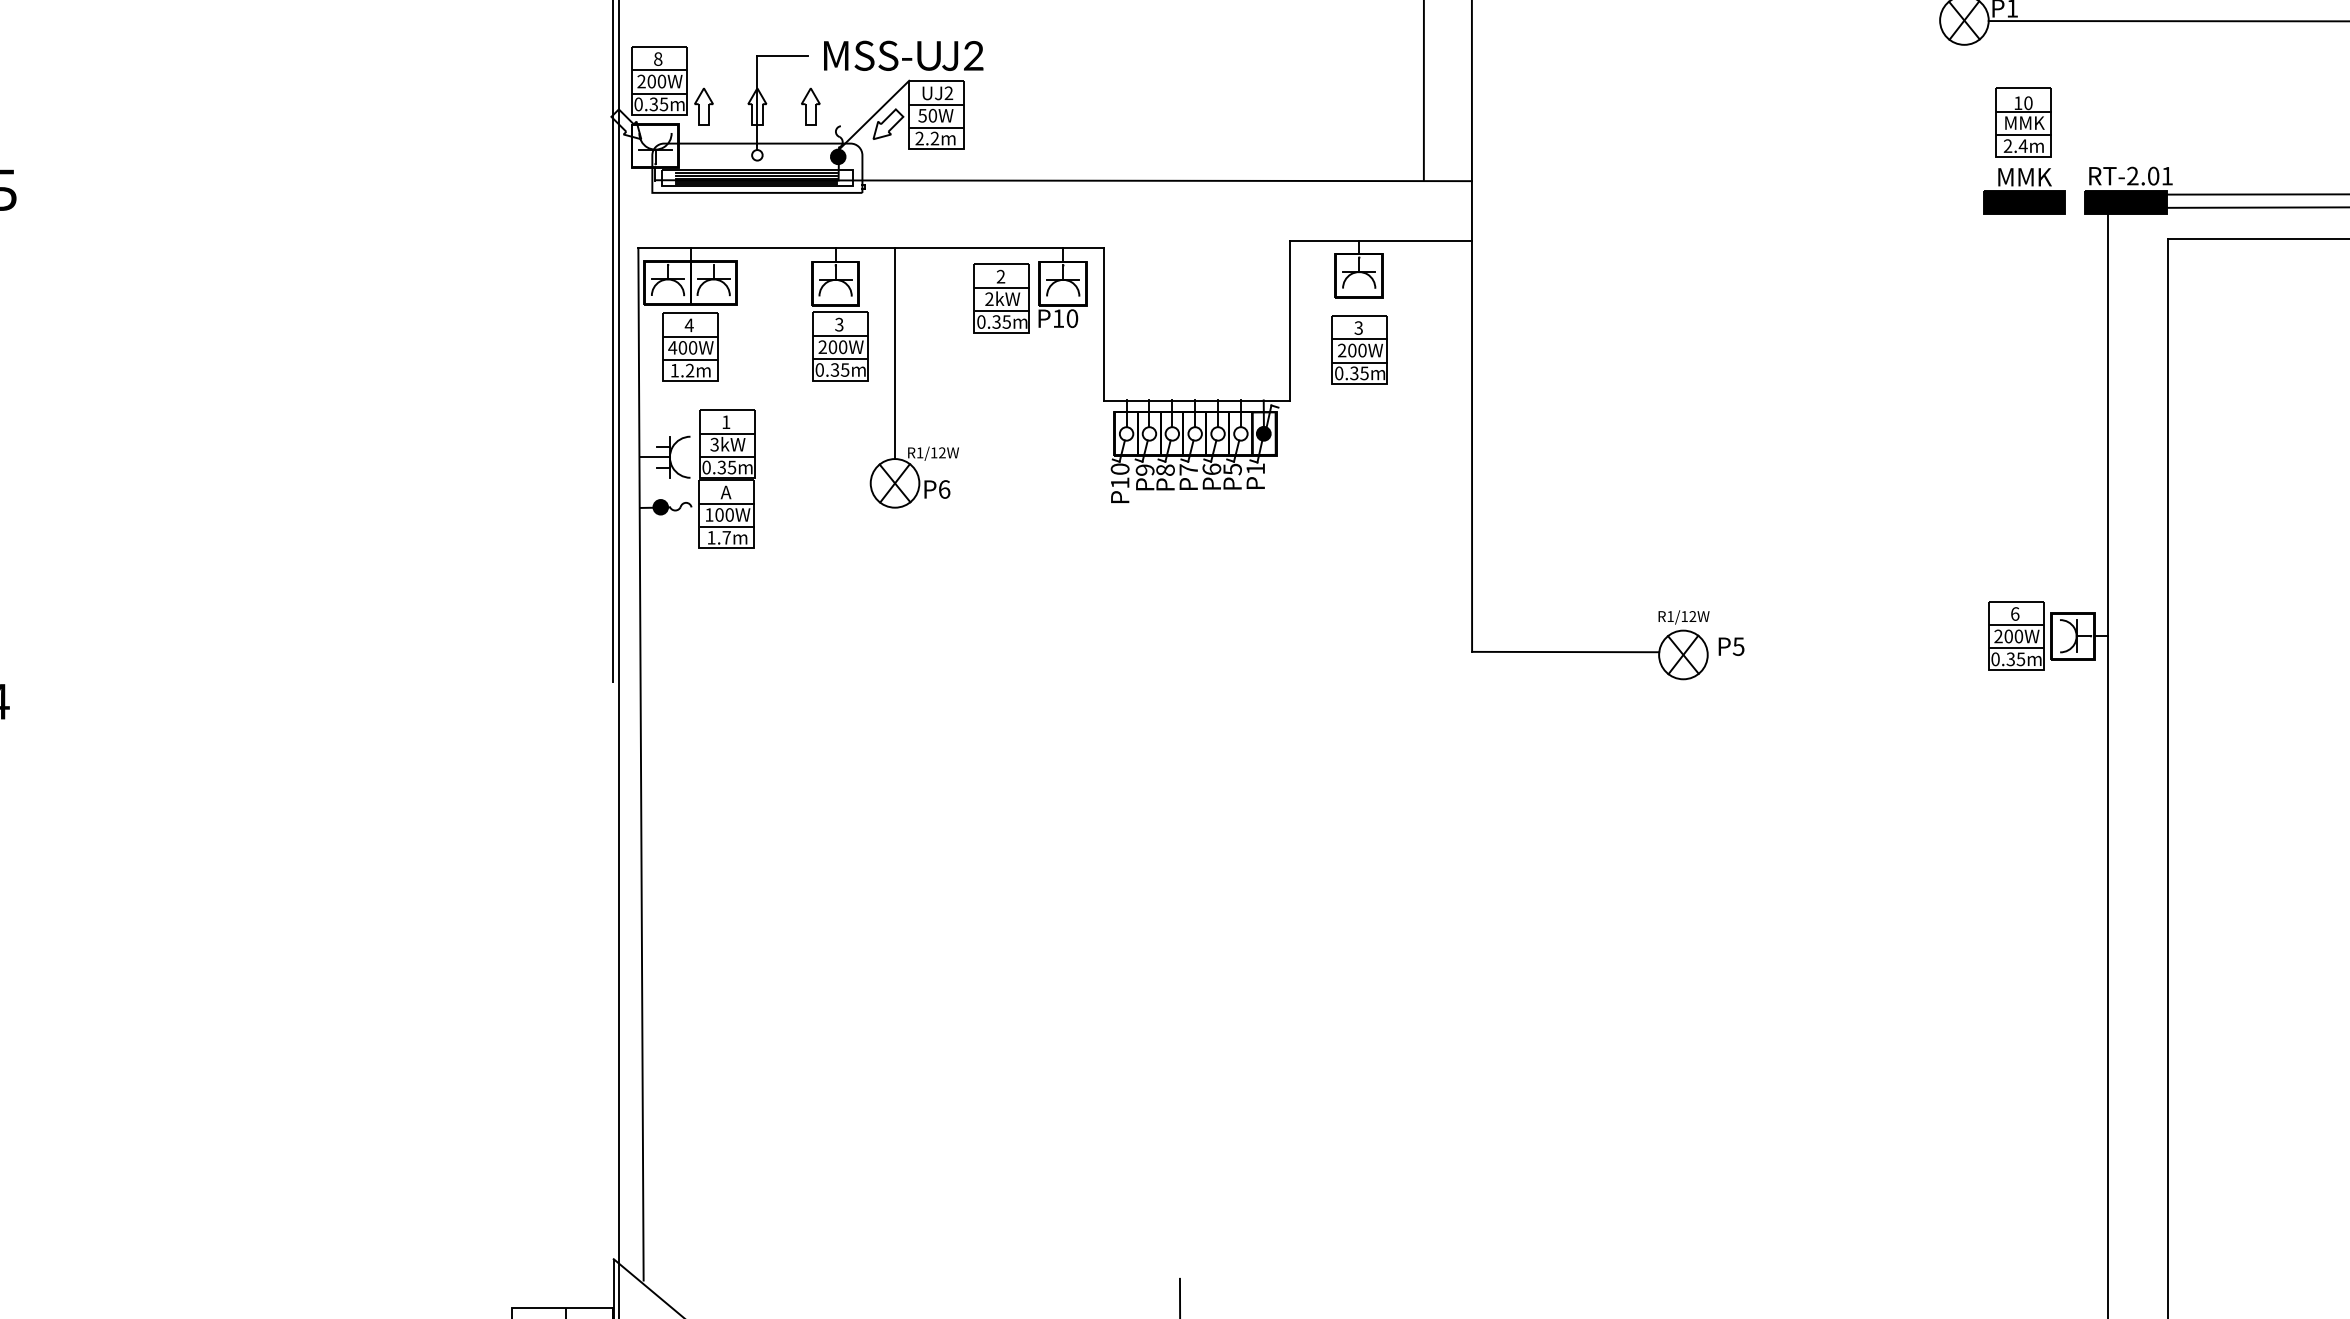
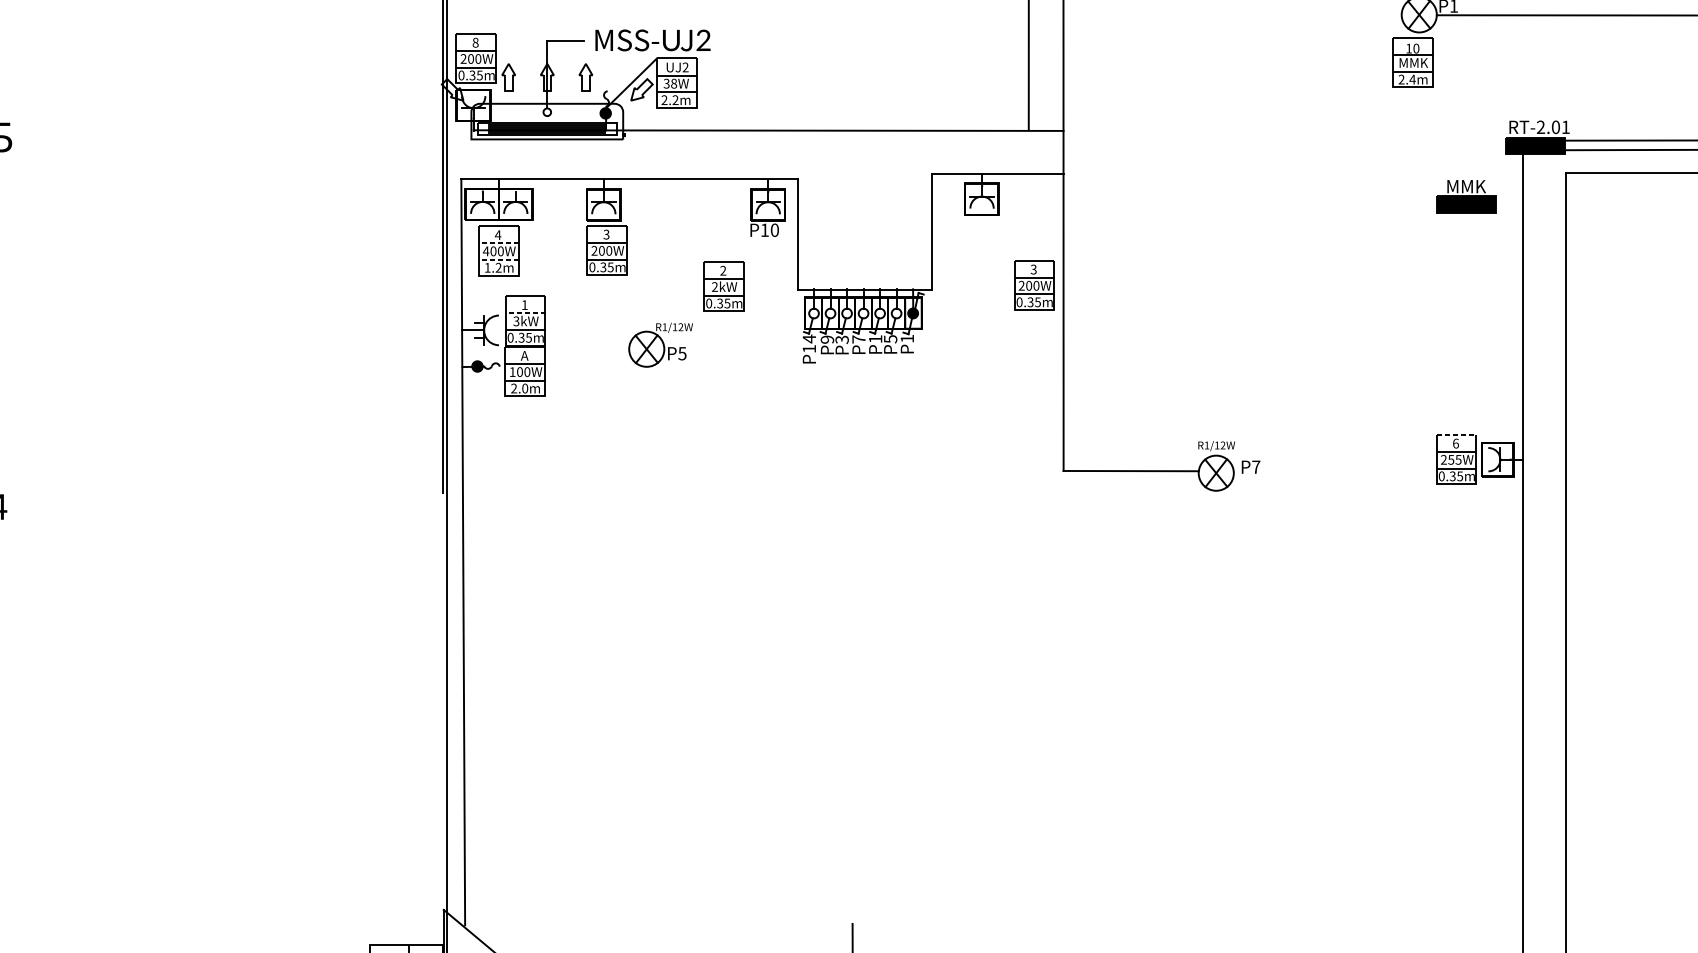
text: (928, 115) -> (670, 83), 50W -> 38W
part: (2023, 122) -> (1412, 62), moved
part: (2024, 191) -> (1466, 196), moved
part: (1001, 298) -> (723, 286), moved
line: (690, 336) -> (498, 243), solid -> dashed
part: (1359, 349) -> (1034, 285), moved
line: (895, 353) -> (647, 255), removed
line: (690, 359) -> (498, 259), solid -> dashed
line: (727, 433) -> (525, 313), solid -> dashed
text: (1211, 468) -> (875, 338), 6 -> 1
text: (1119, 469) -> (808, 339), P10 -> P14
text: (1165, 470) -> (842, 339), 8 -> 3
text: (944, 489) -> (682, 353), P6 -> P5
text: (718, 537) -> (519, 388), 1.7m -> 2.0m
line: (2016, 601) -> (1456, 434), solid -> dashed
text: (2013, 636) -> (1454, 459), 200 -> 255
text: (1738, 646) -> (1256, 467), 5 -> 7

